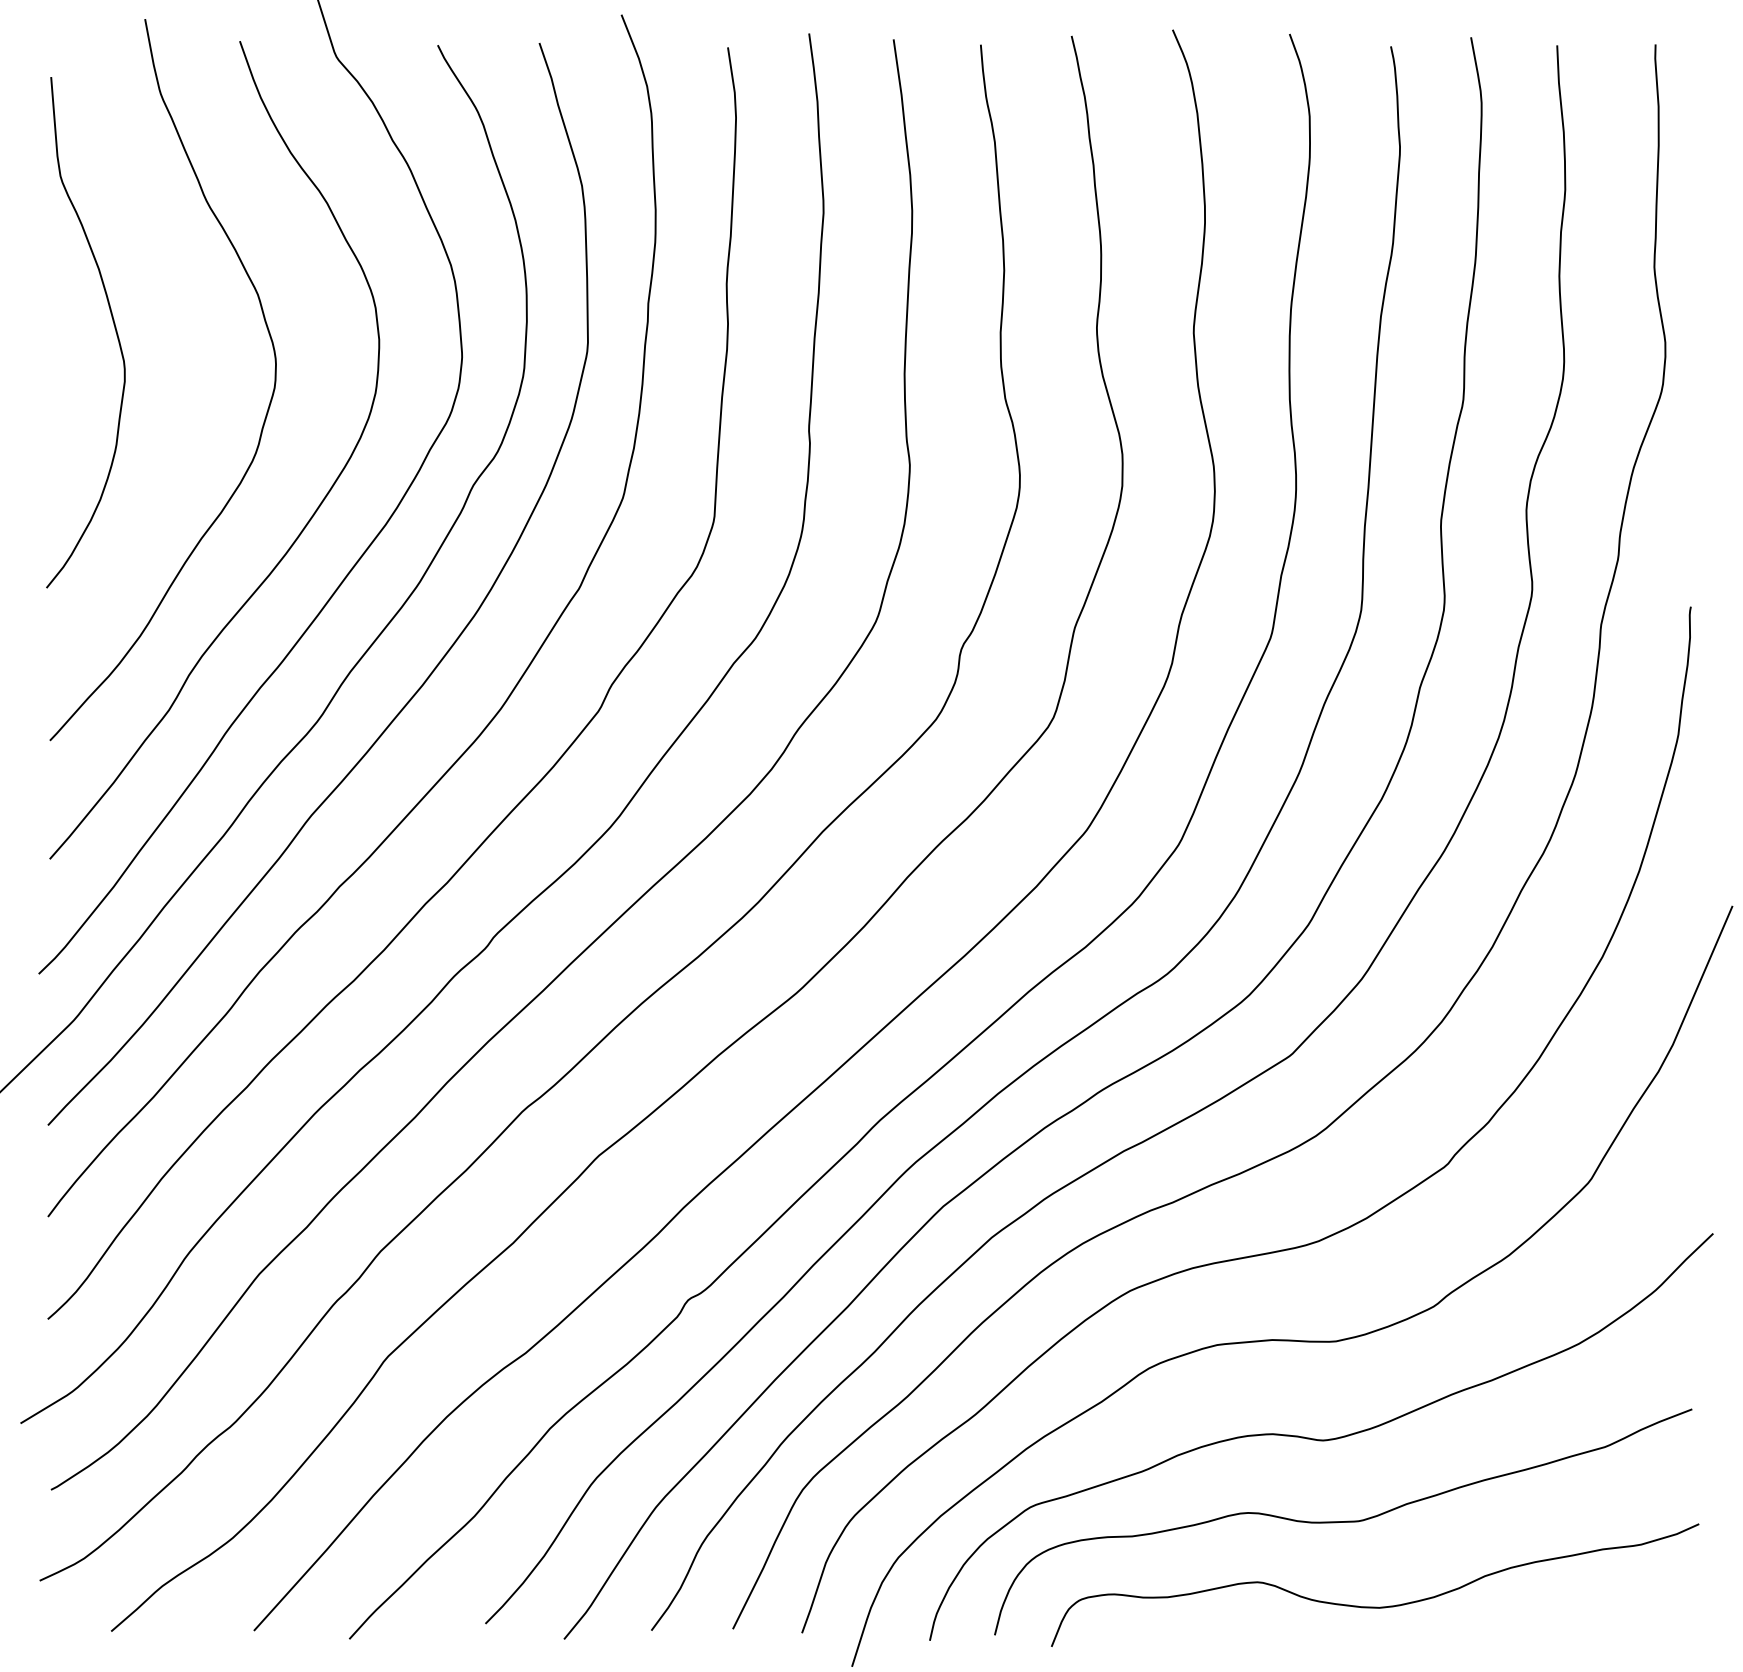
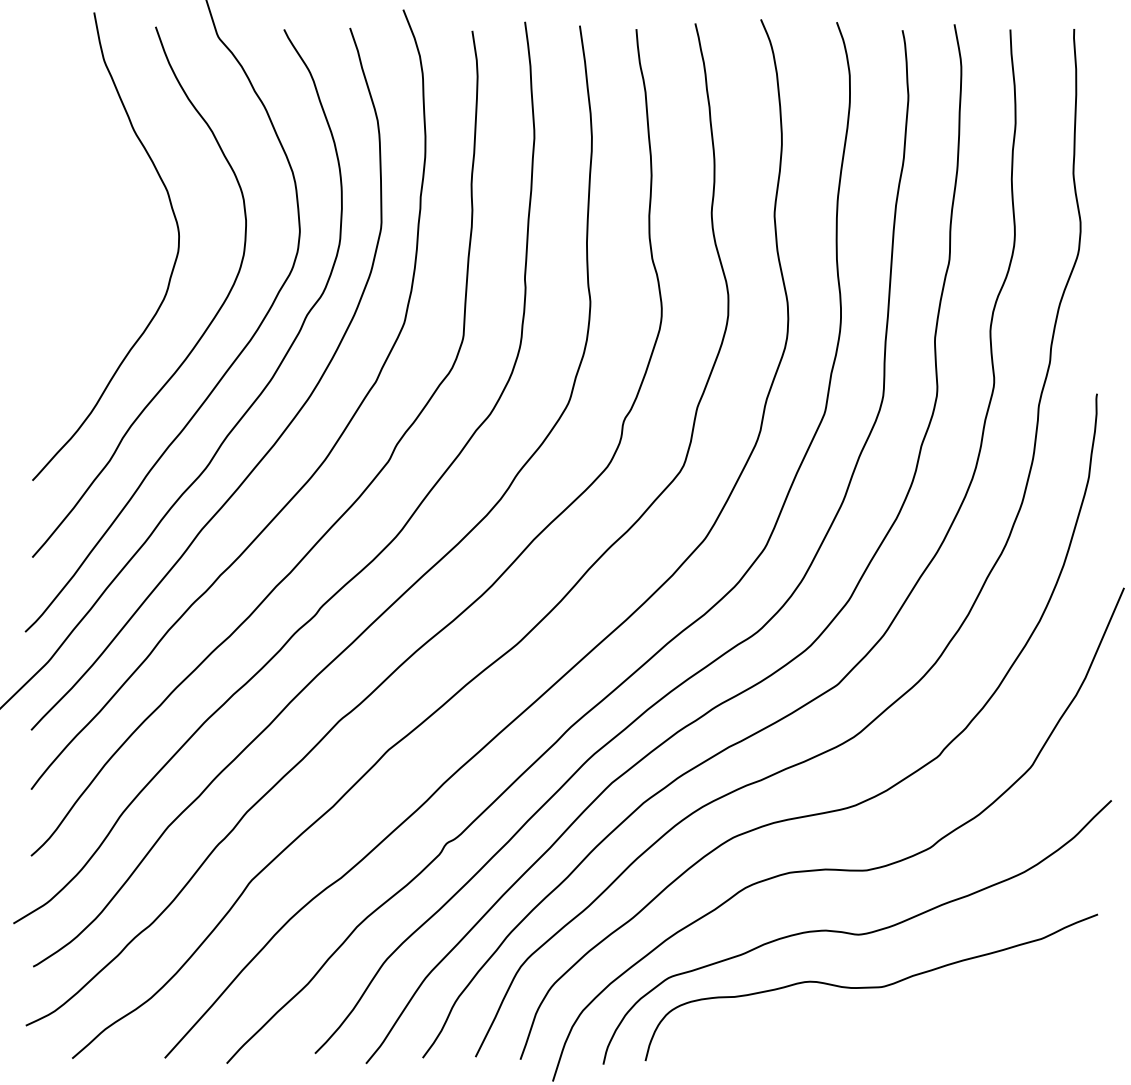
curve: (111, 321) -> (72, 208), removed
curve: (1373, 1606) -> (891, 1042), removed

